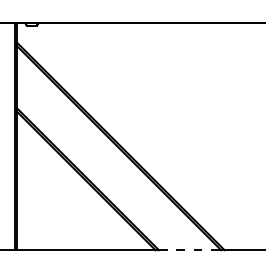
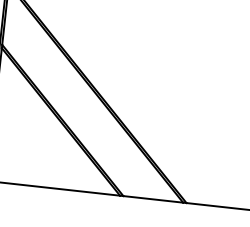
line: (190, 250) -> (153, 199), dashed -> solid

